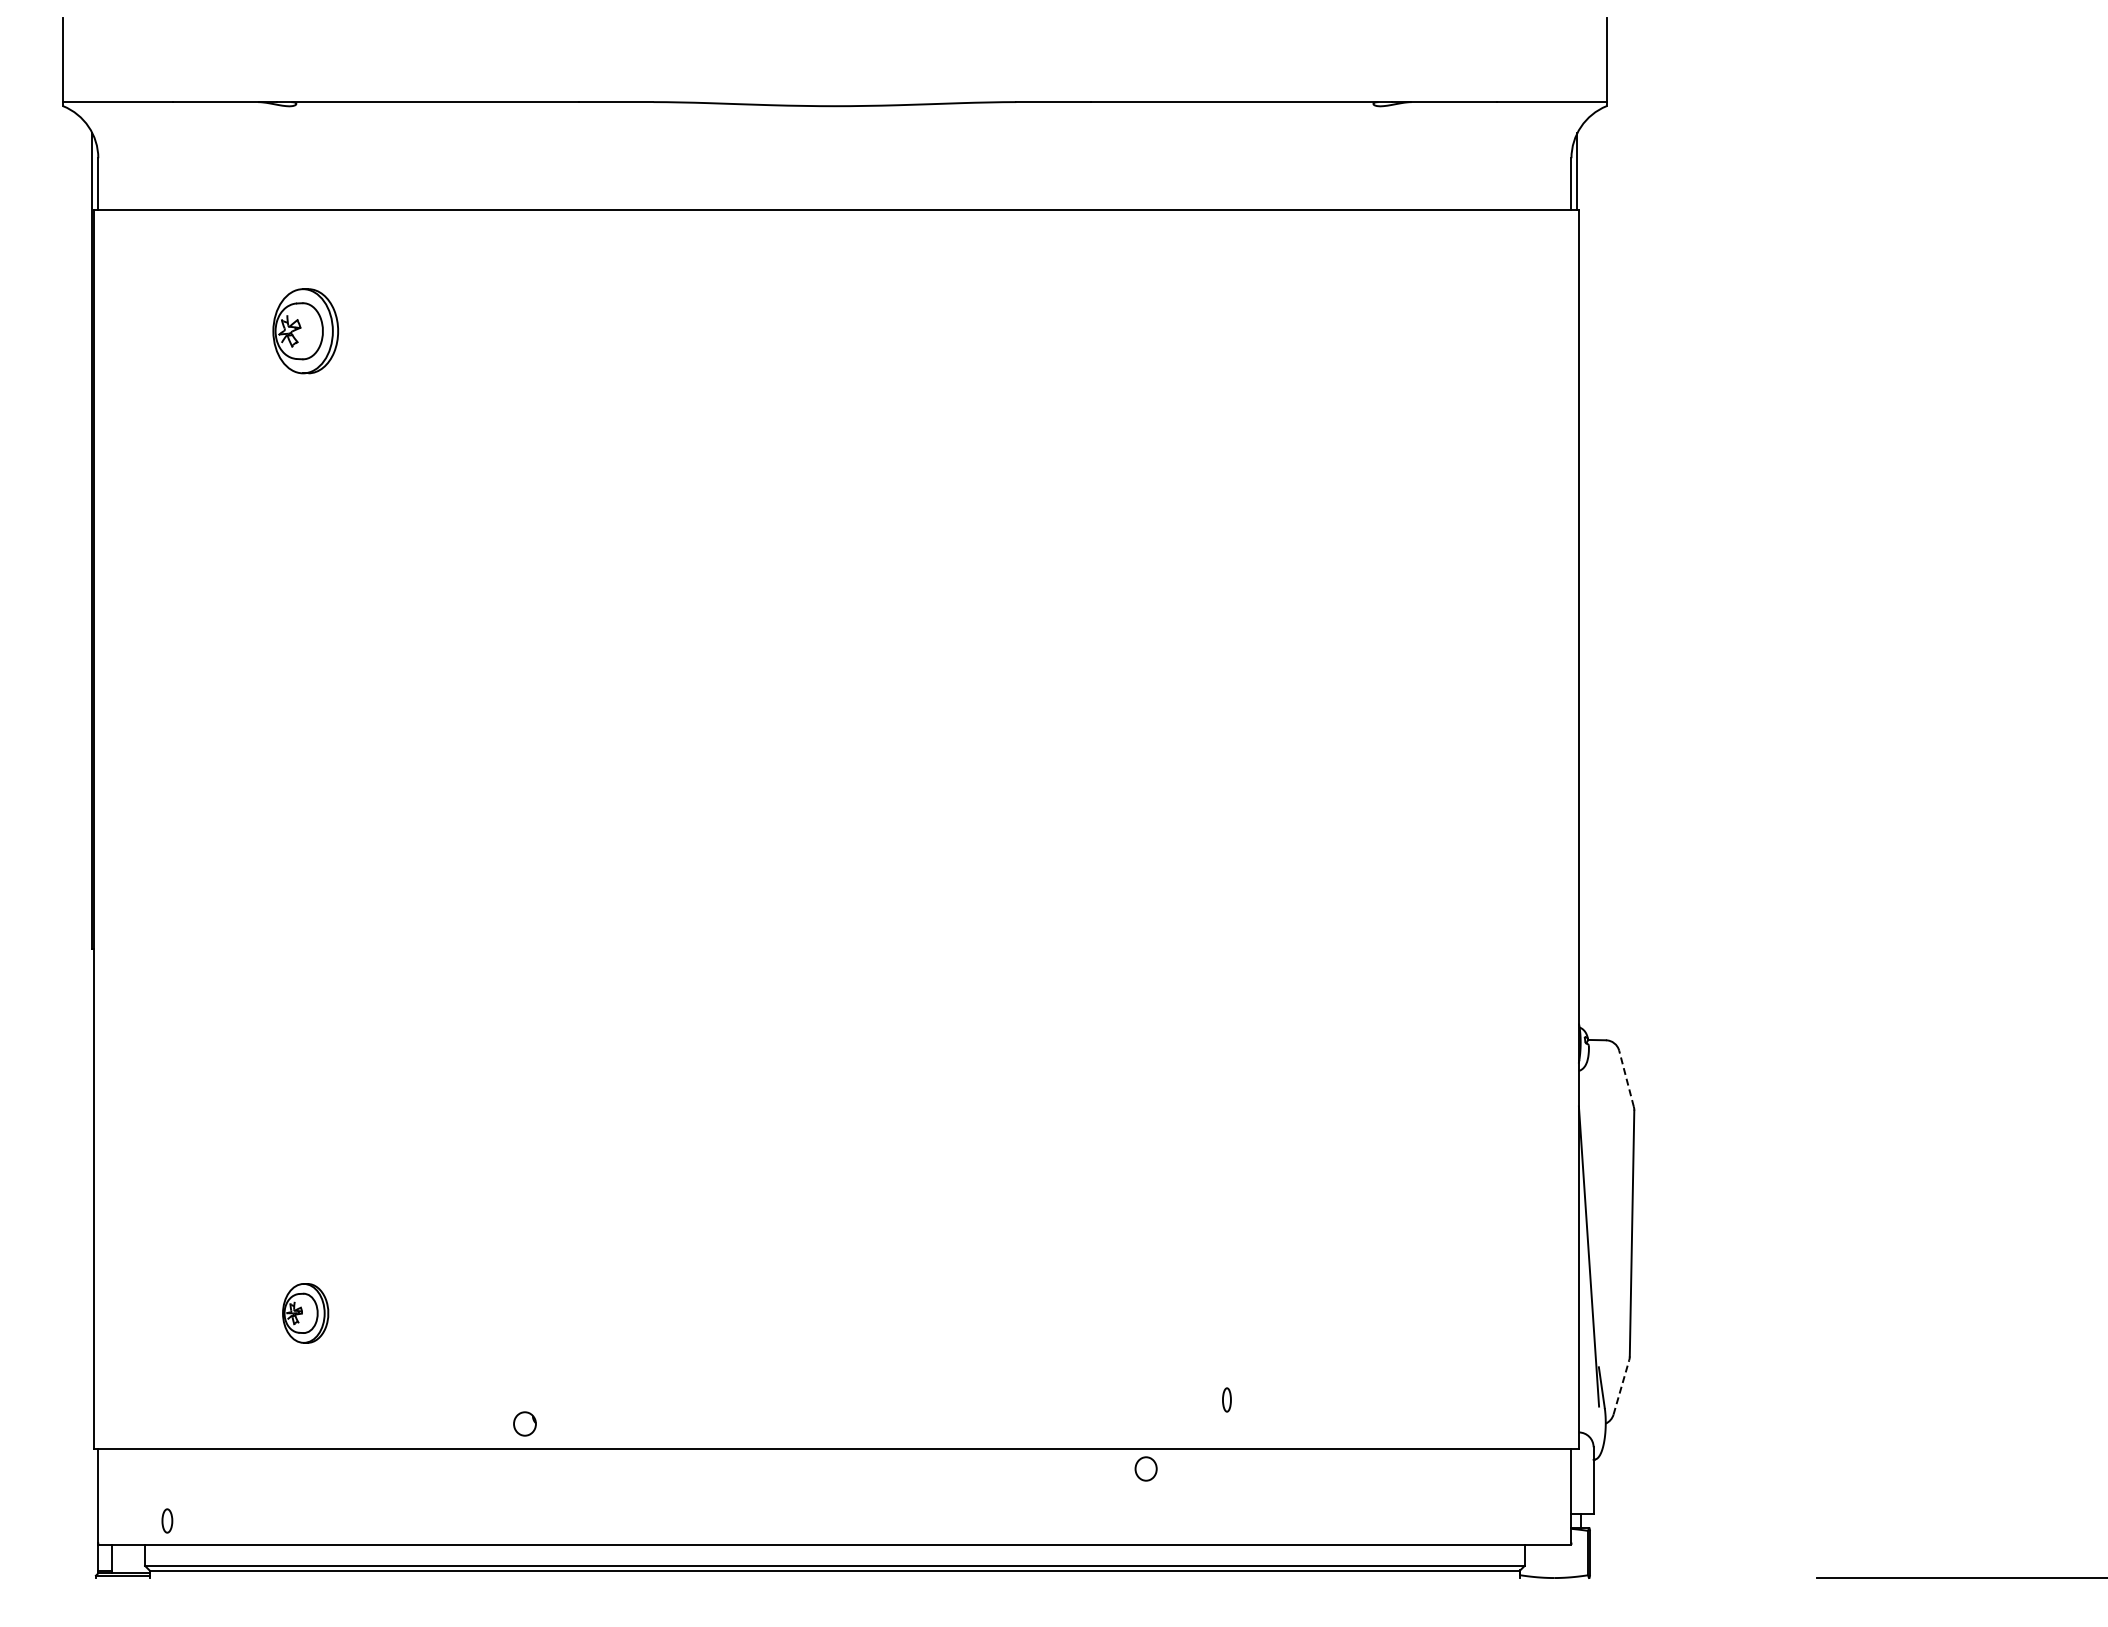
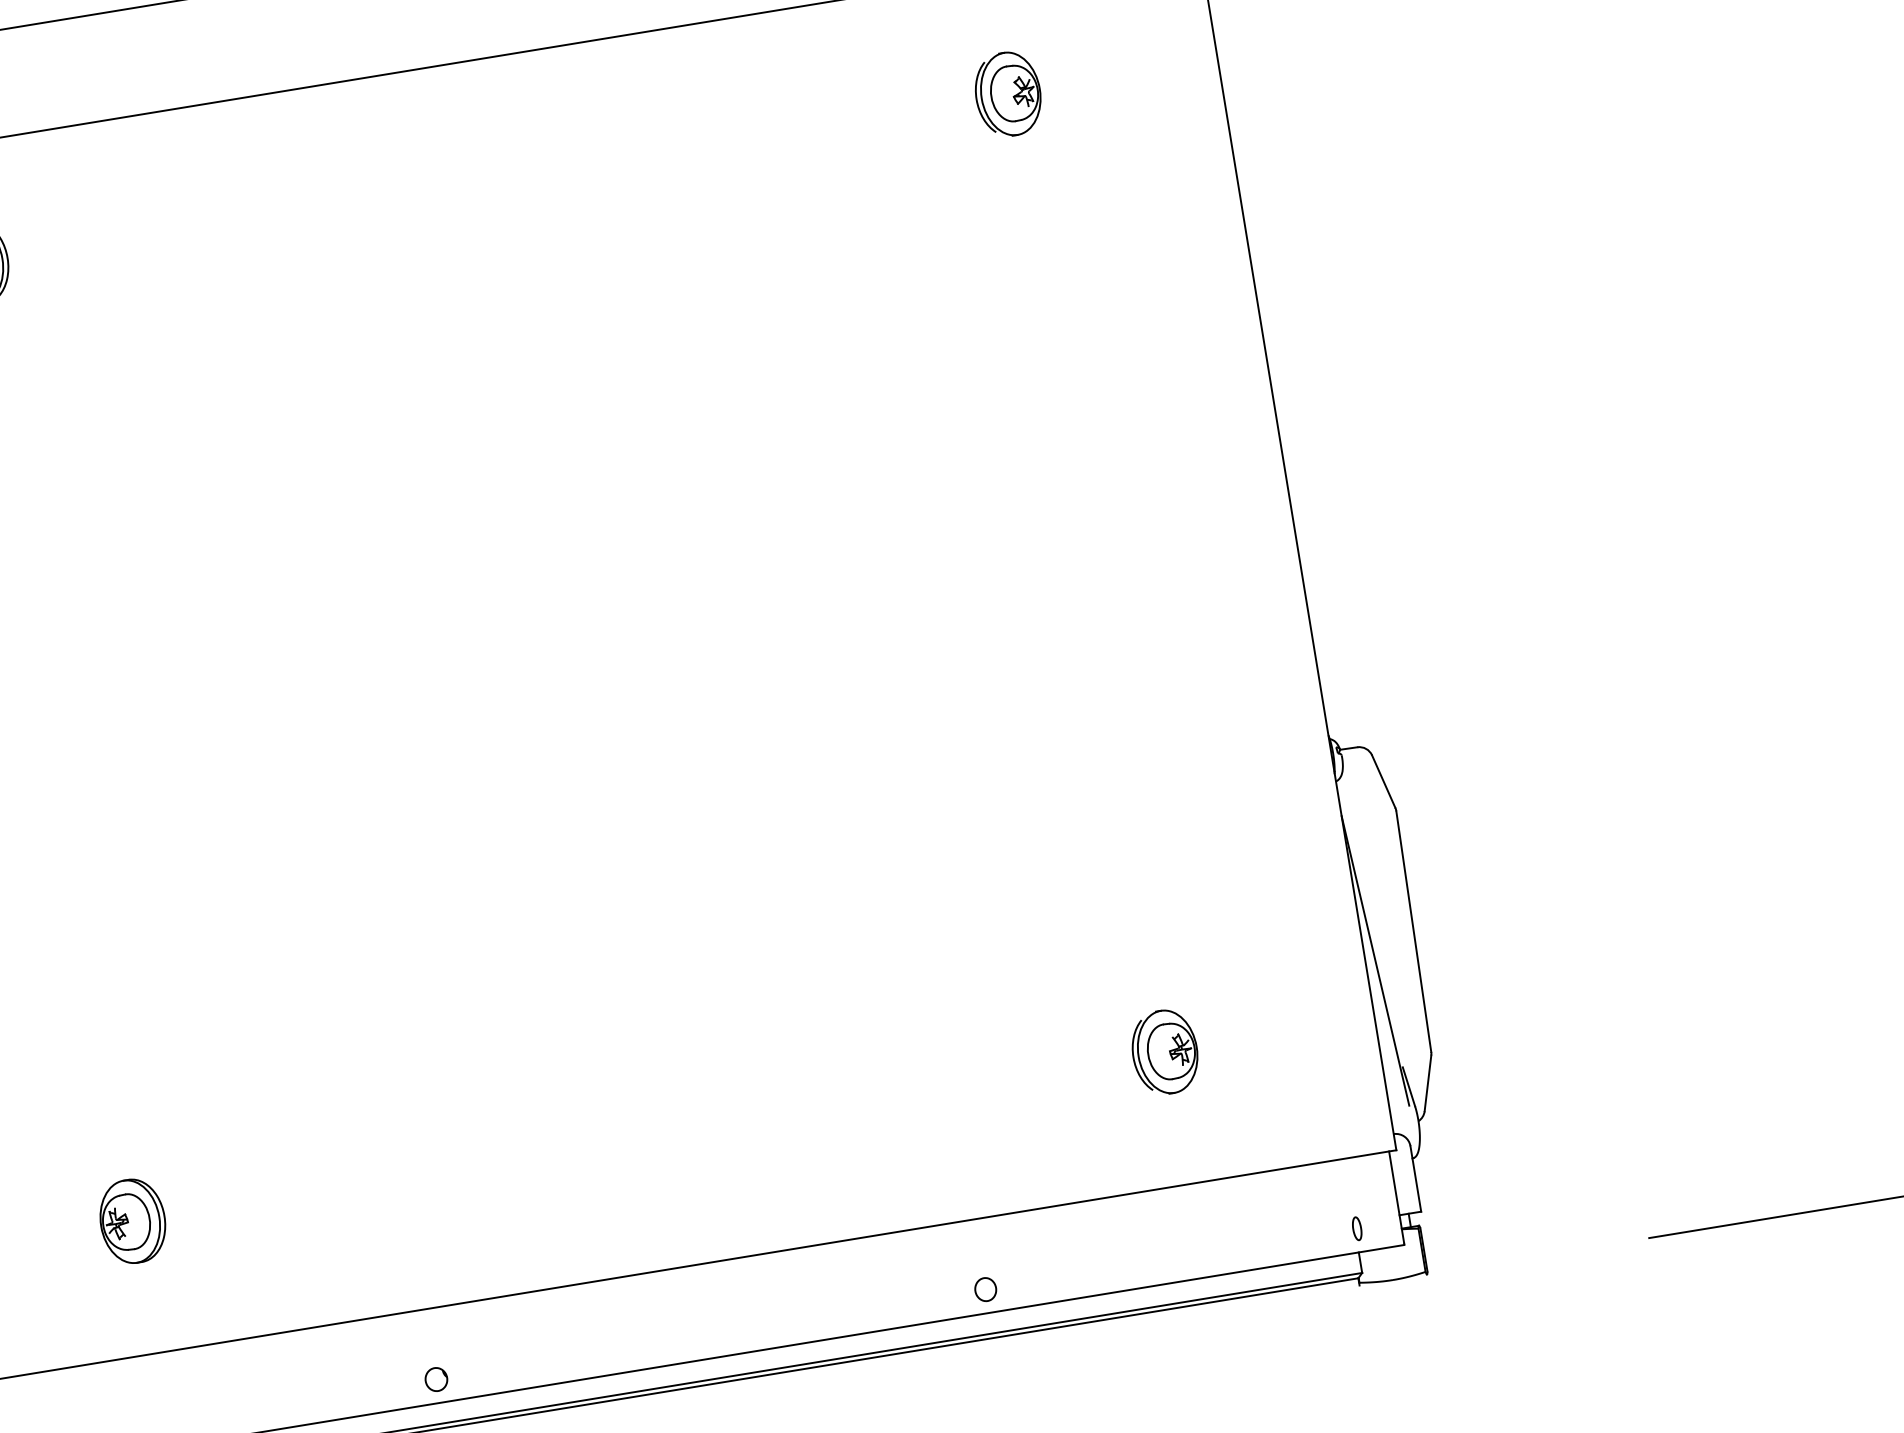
part: (1363, 331) -> (1007, 94), added
line: (1626, 1078) -> (1383, 781), dashed -> solid
part: (305, 1313) -> (132, 1221), size x1.43
part: (1363, 1313) -> (1164, 1052), added
line: (1621, 1386) -> (1427, 1082), dashed -> solid
part: (1226, 1399) -> (1356, 1228), moved
part: (524, 1423) -> (435, 1379), moved
part: (1145, 1468) -> (985, 1289), moved

